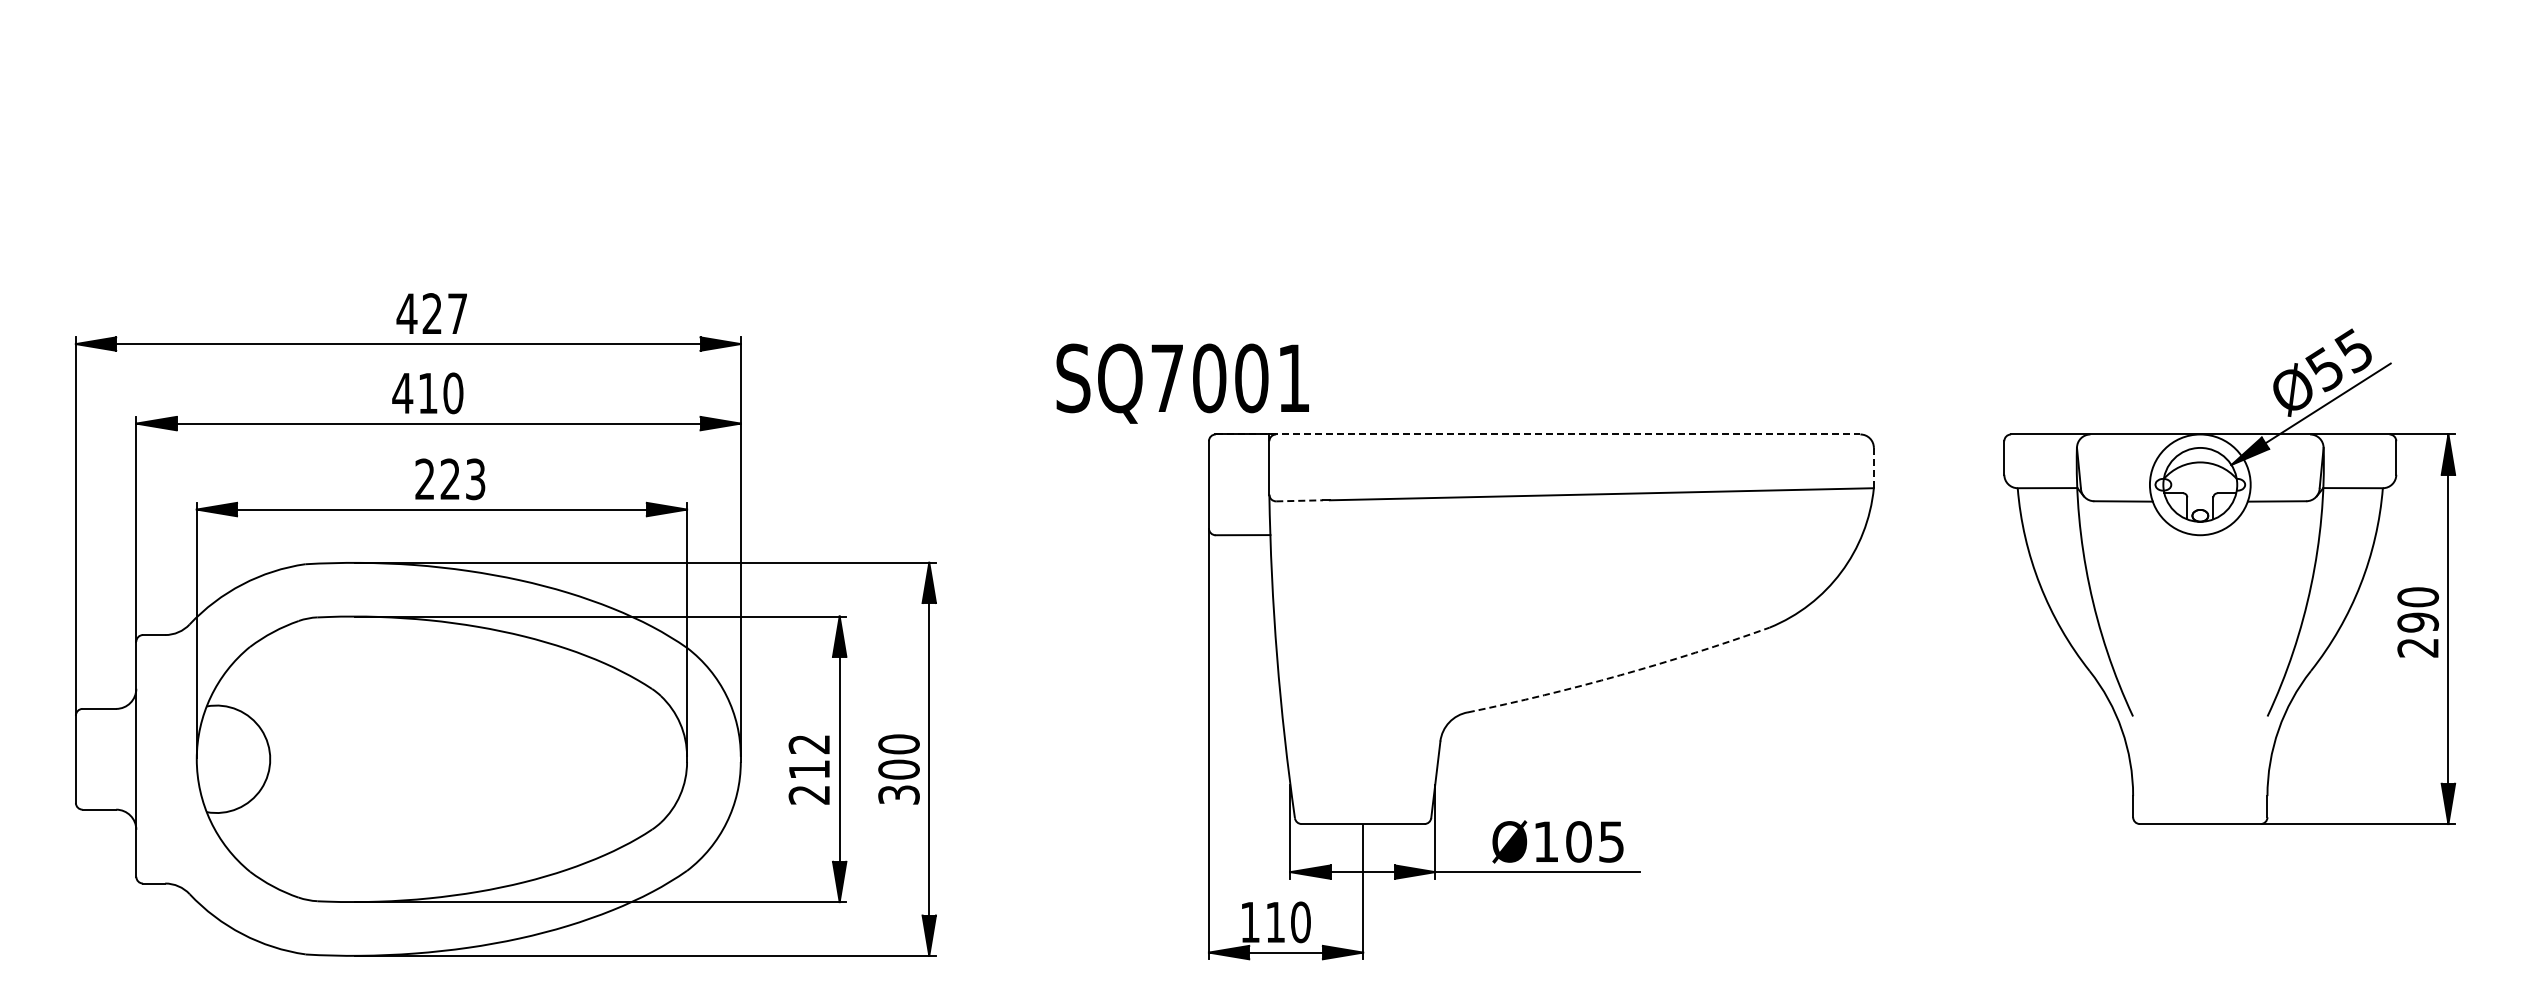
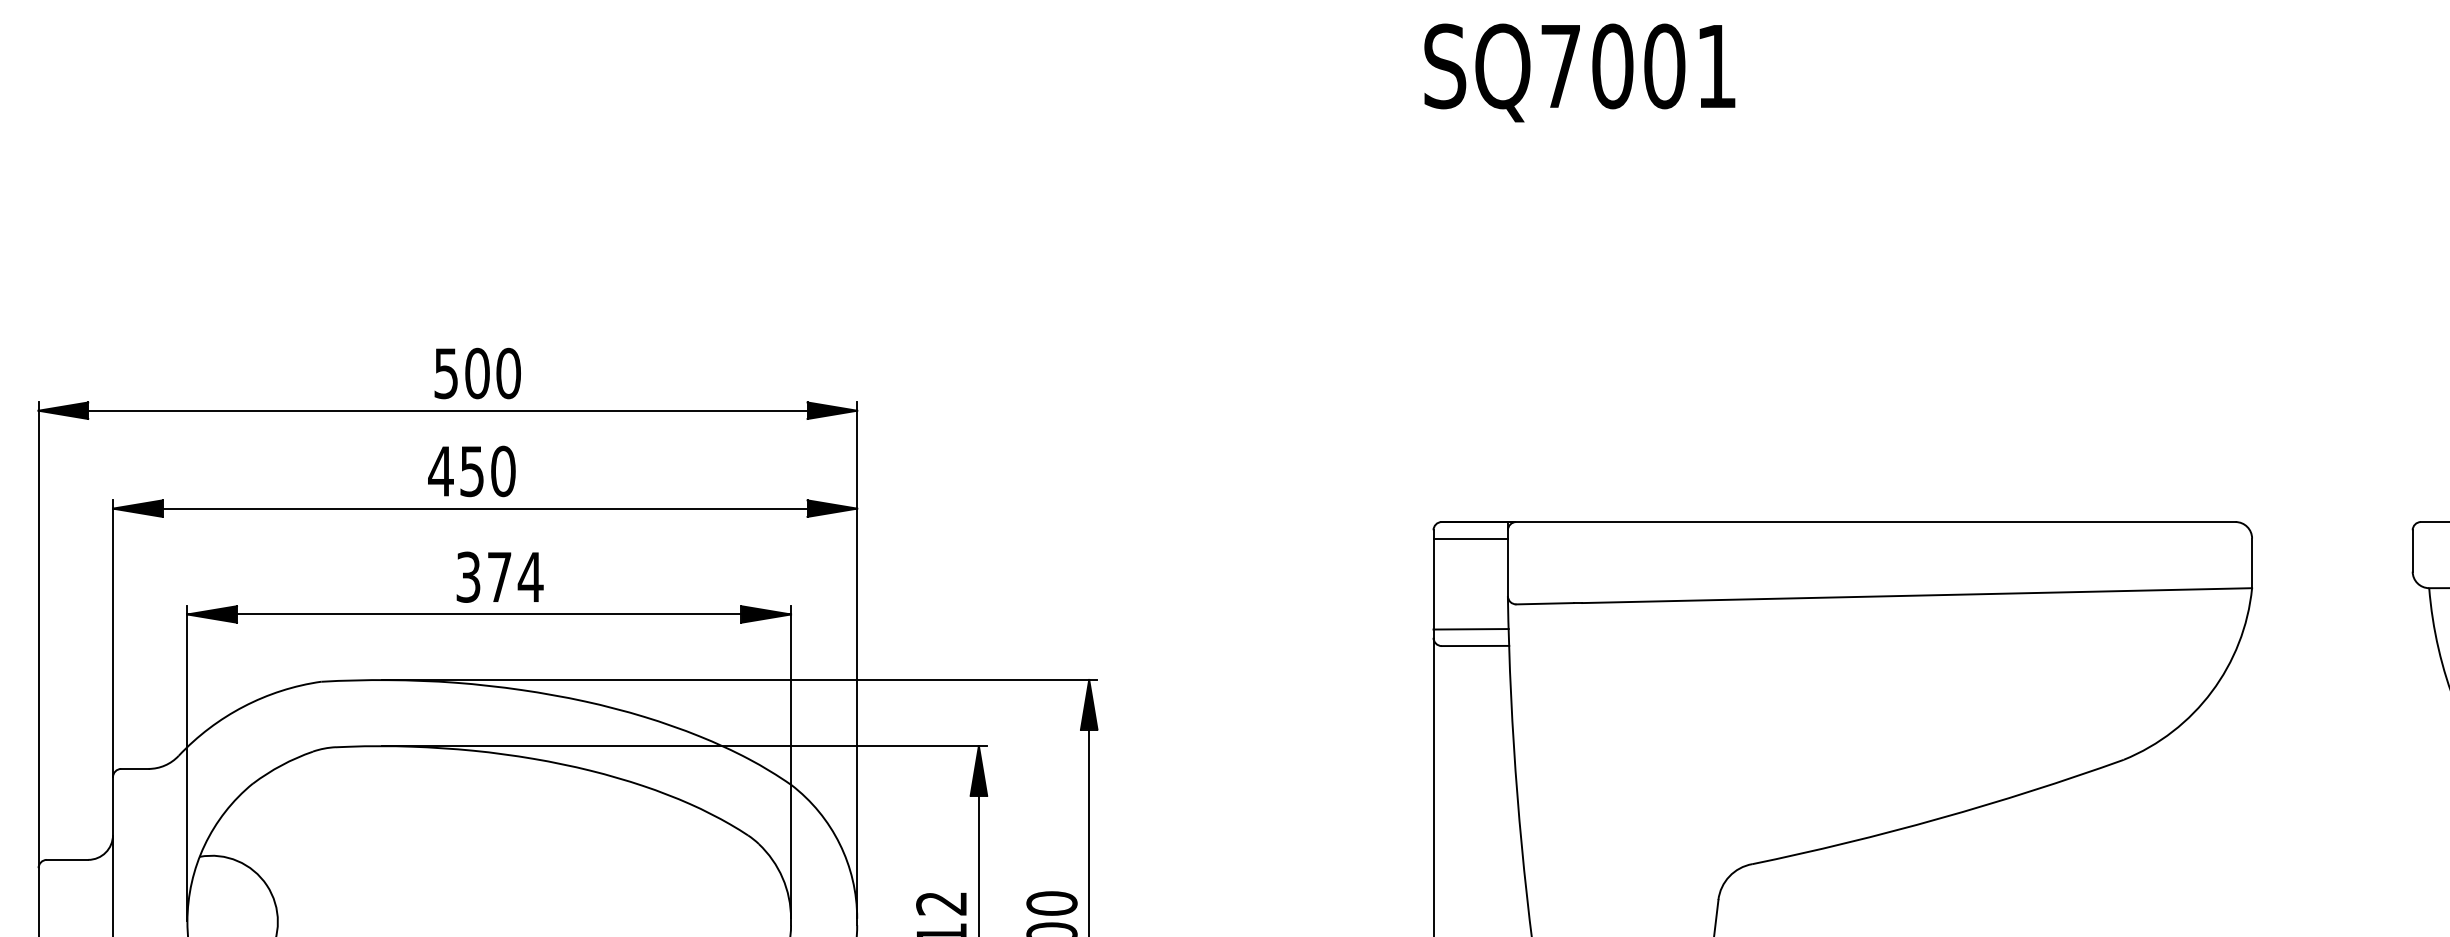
text: (431, 313) -> (476, 373), 427 -> 500
text: (1182, 383) -> (1579, 72), moved
text: (427, 393) -> (471, 471), 410 -> 450
line: (1538, 434) -> (1839, 522), dashed -> solid
line: (1238, 447) -> (1469, 538), added
line: (1873, 468) -> (2251, 563), dashed -> solid
text: (450, 479) -> (499, 577), 223 -> 374
line: (1300, 500) -> (1546, 603), dashed -> solid
line: (1239, 521) -> (1471, 629), added
arc: (1620, 675) -> (1940, 818), dashed -> solid

